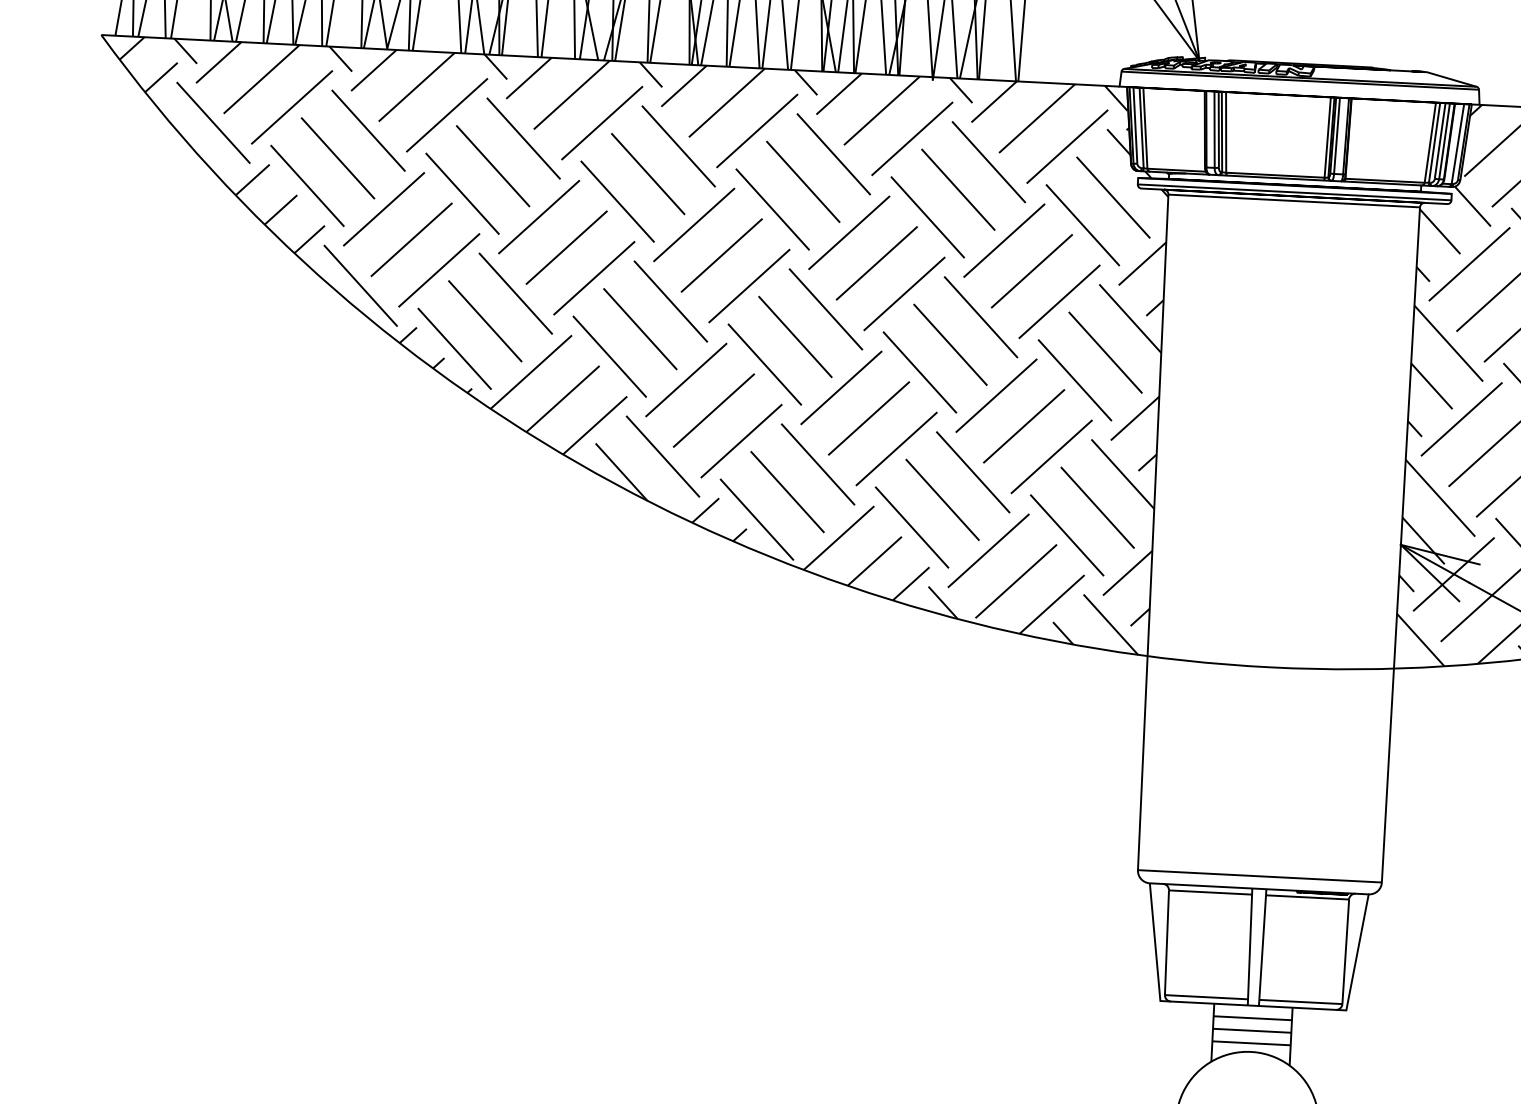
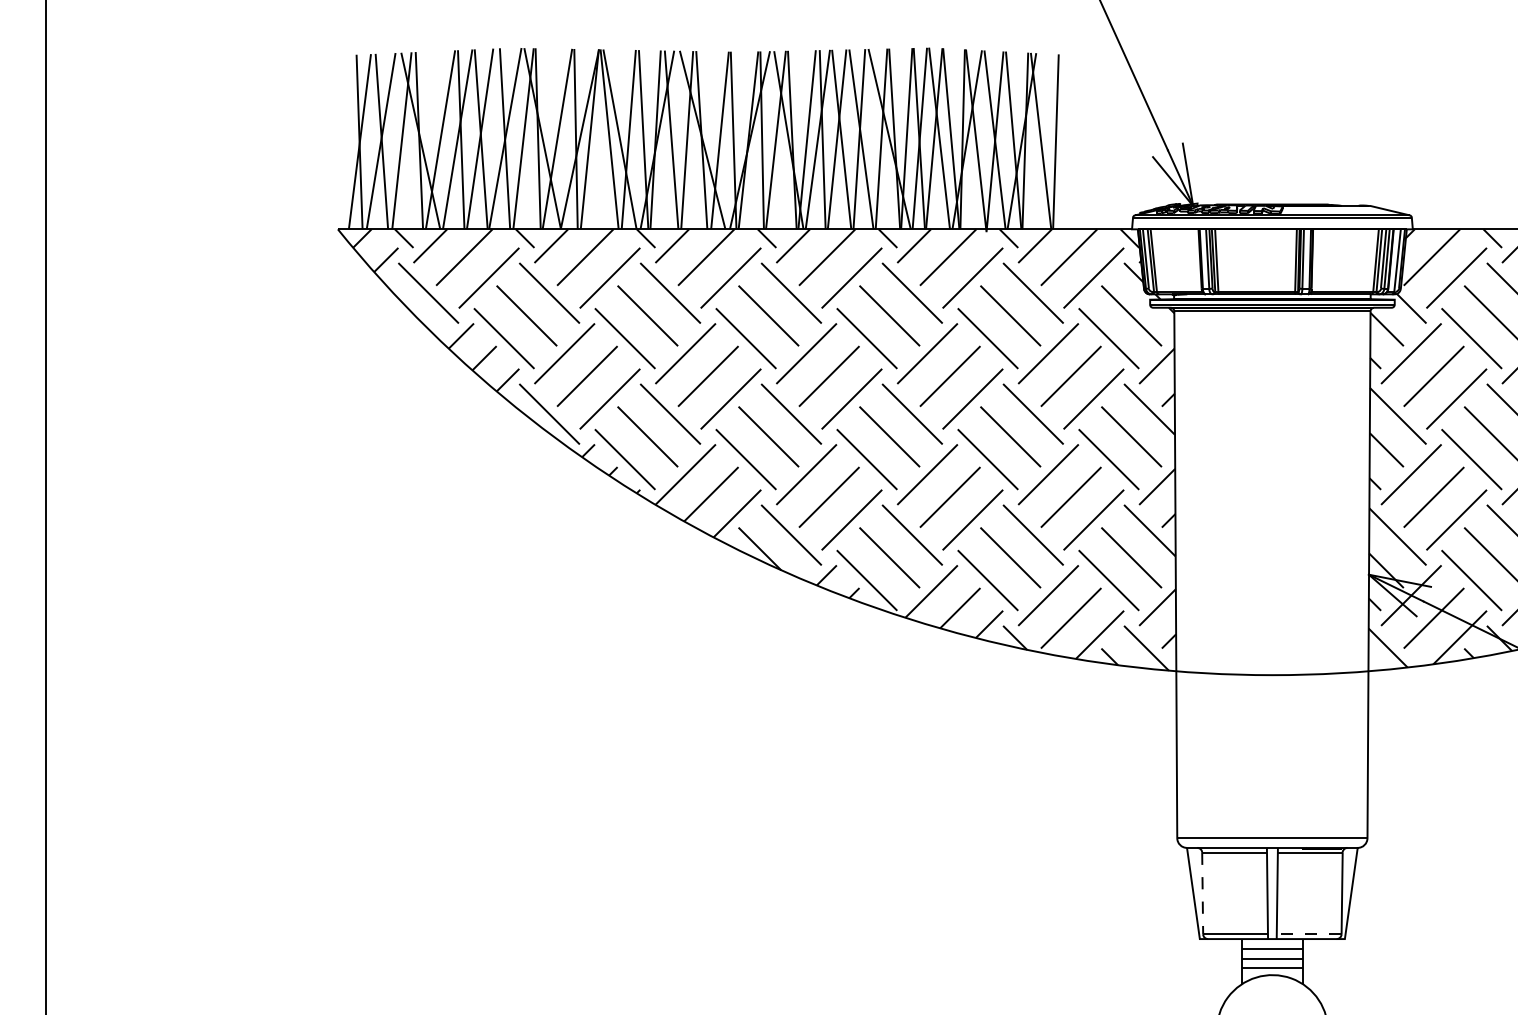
line: (1166, 942) -> (1202, 893), solid -> dashed
line: (1299, 1002) -> (1308, 934), solid -> dashed

